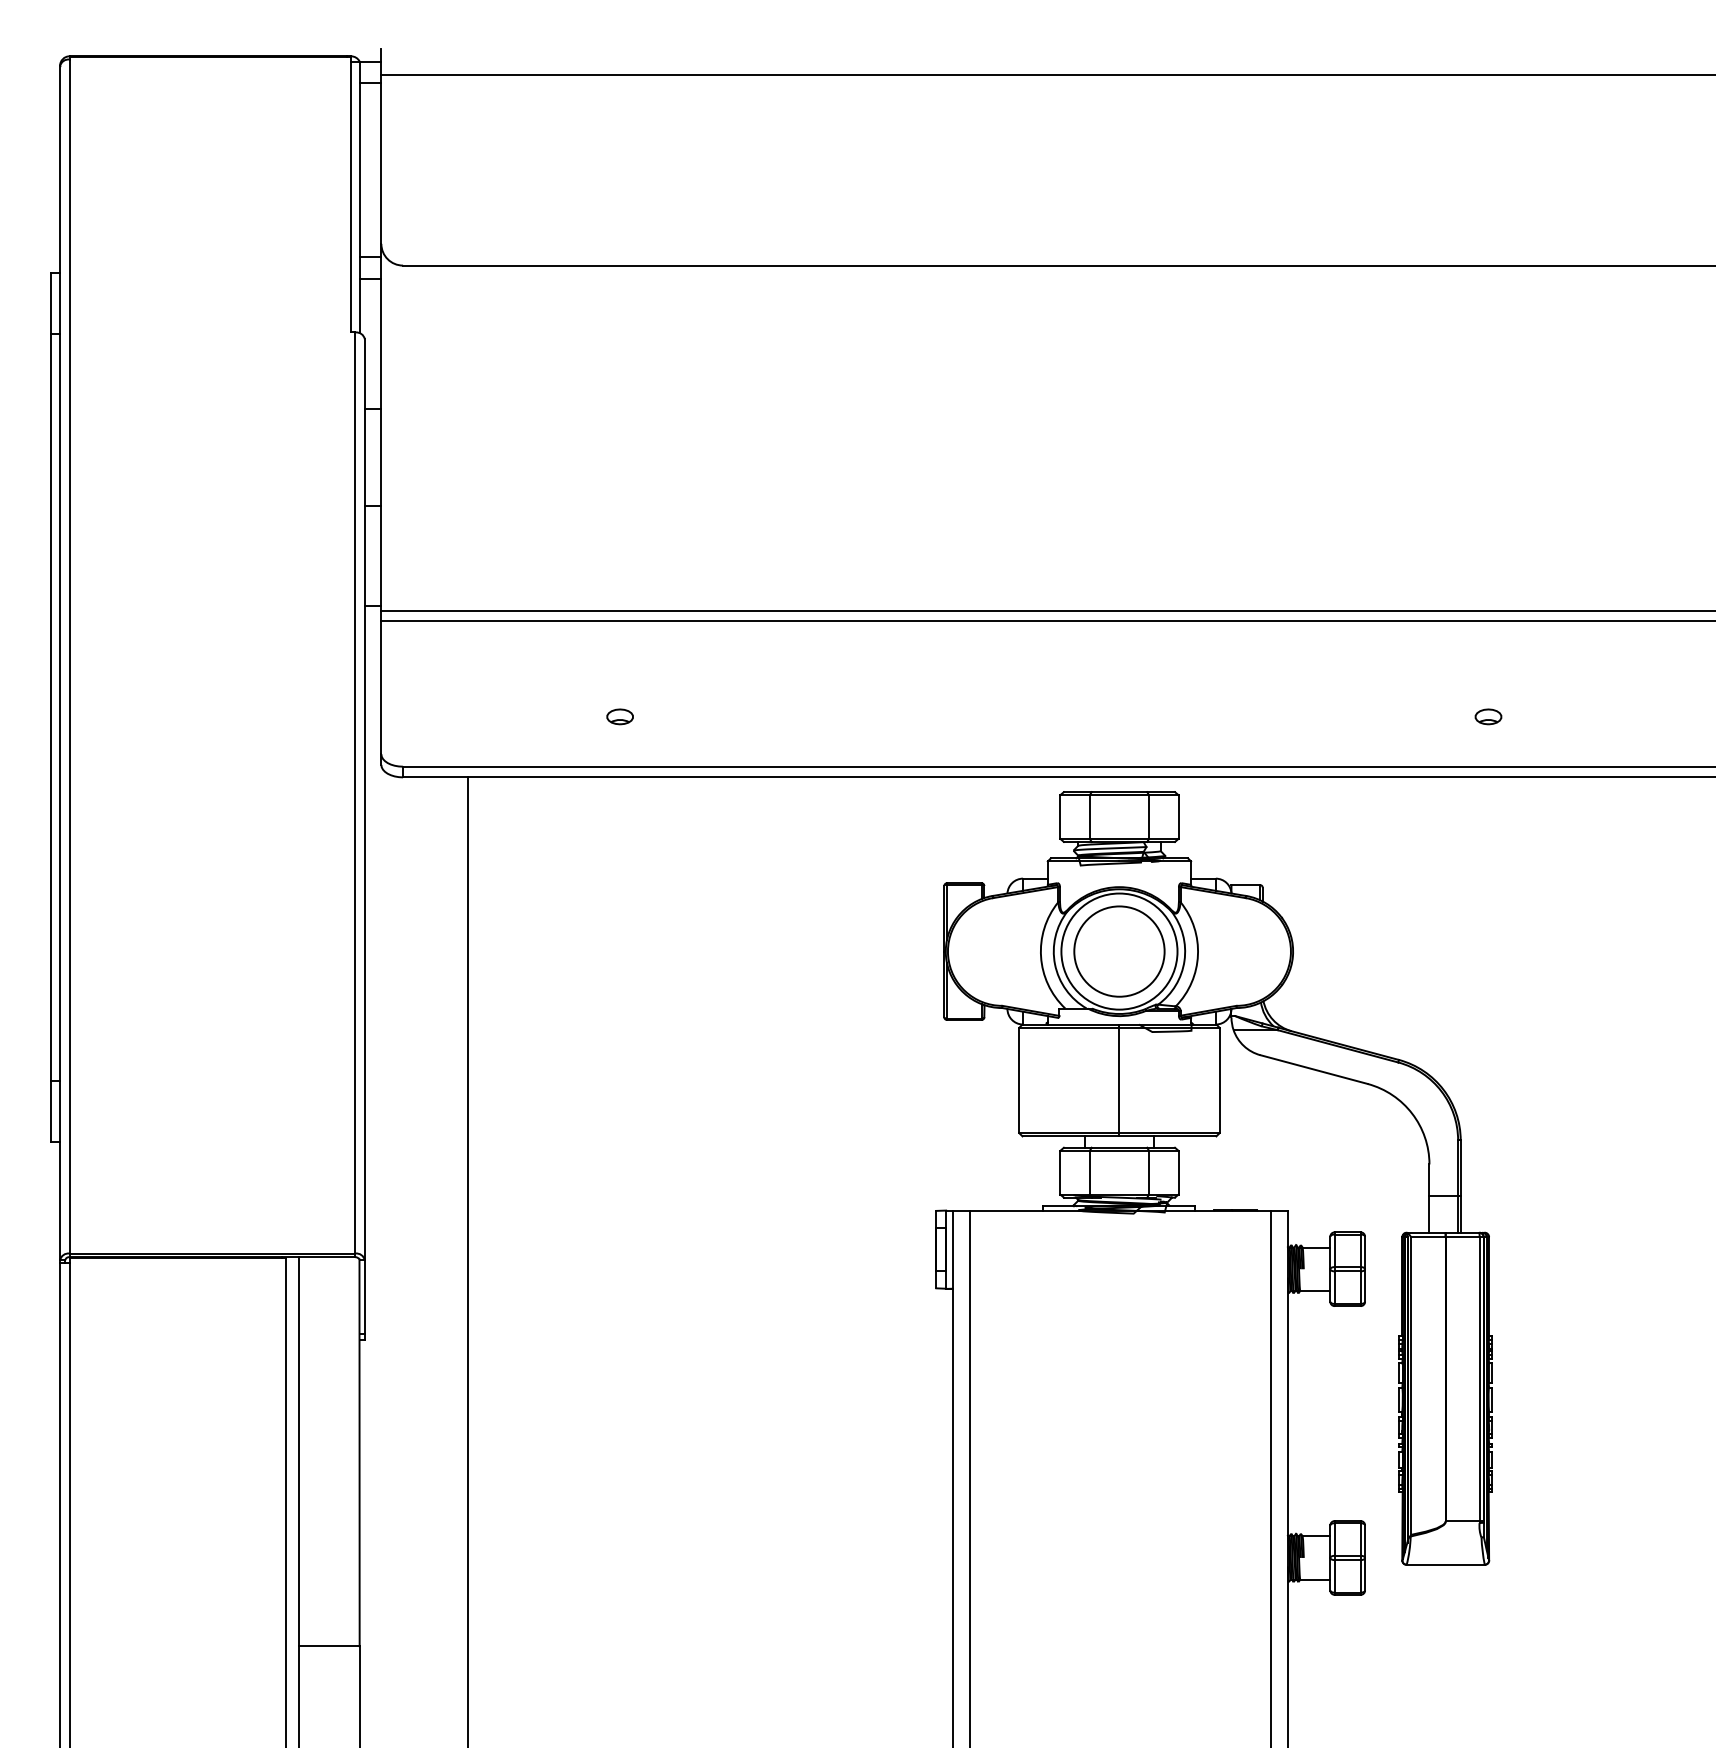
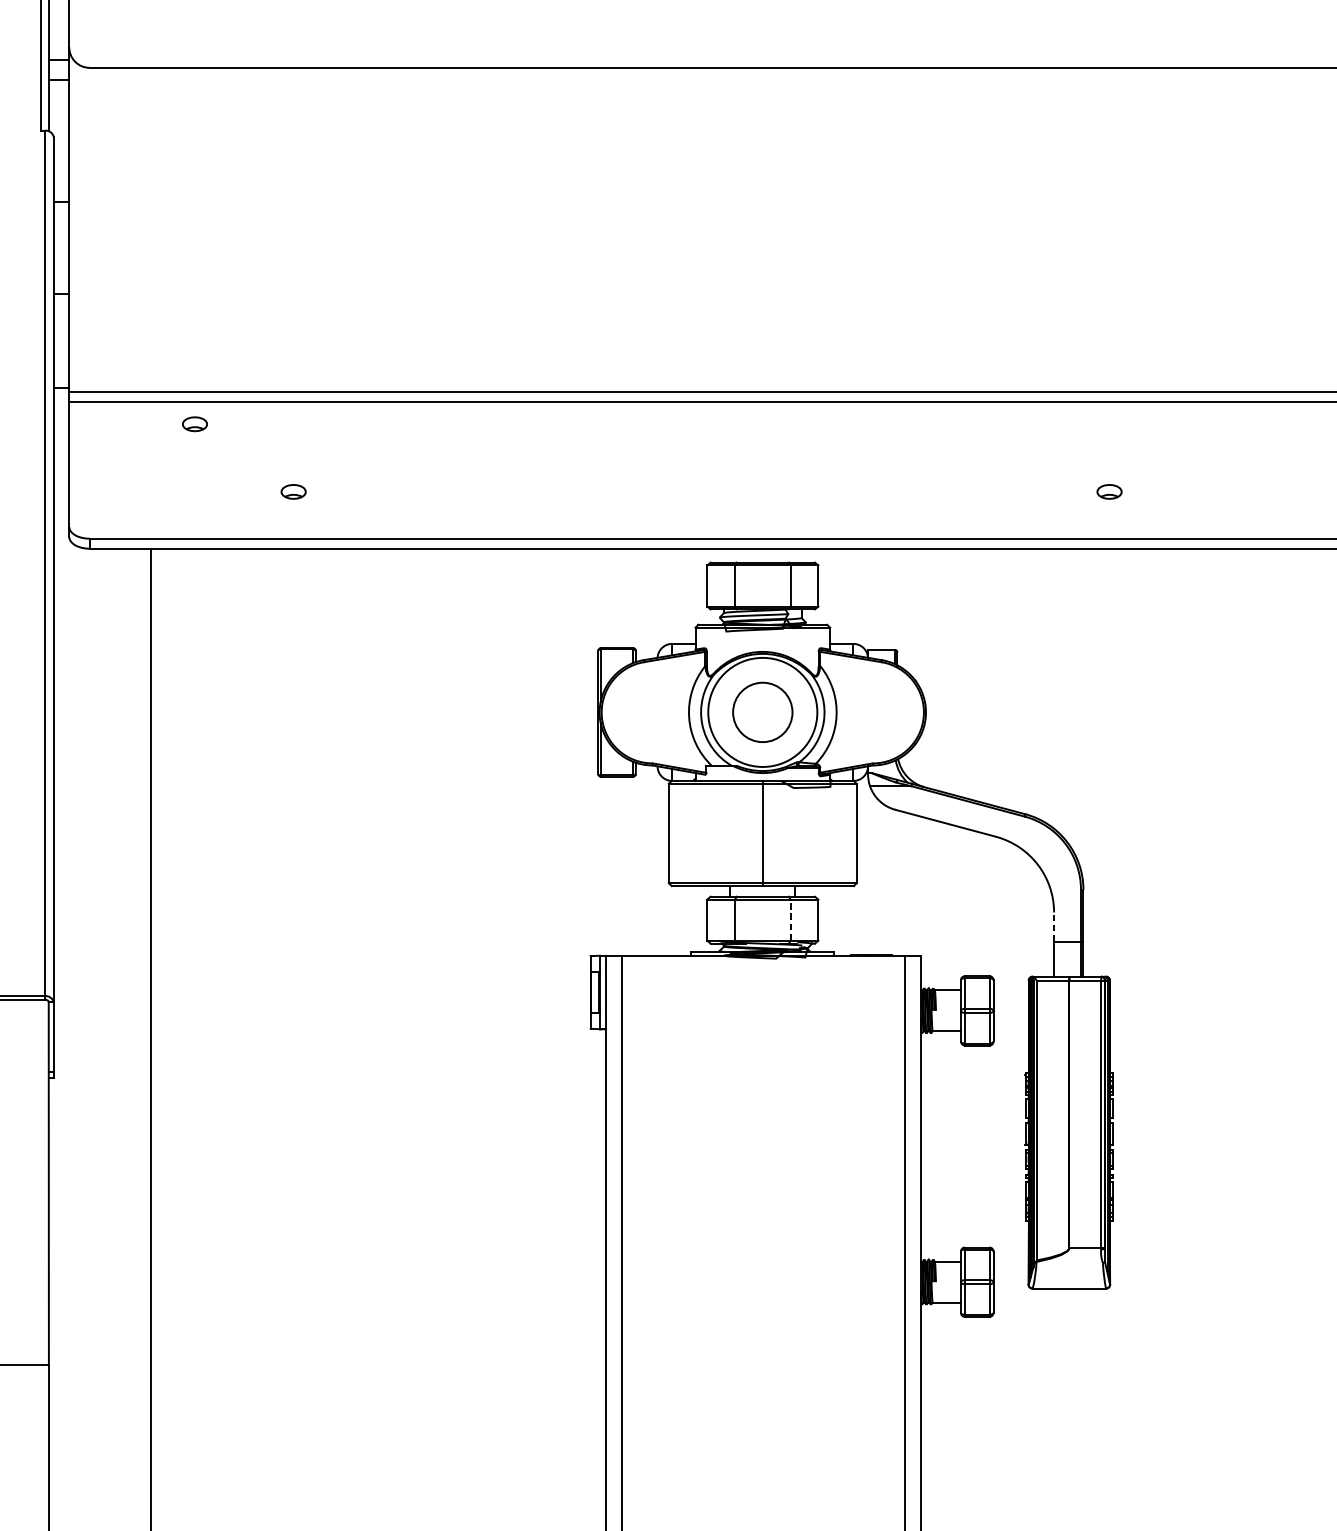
part: (514, 644) -> (194, 423), added
circle: (1119, 951) -> (762, 712), size x0.7
line: (1149, 1172) -> (791, 919), solid -> dashed
line: (1429, 1180) -> (1054, 927), solid -> dashed

